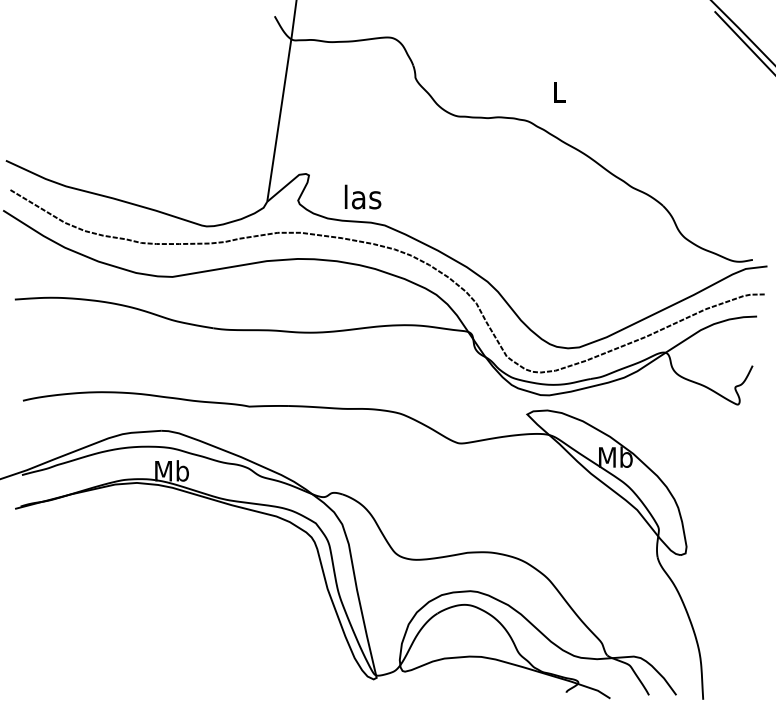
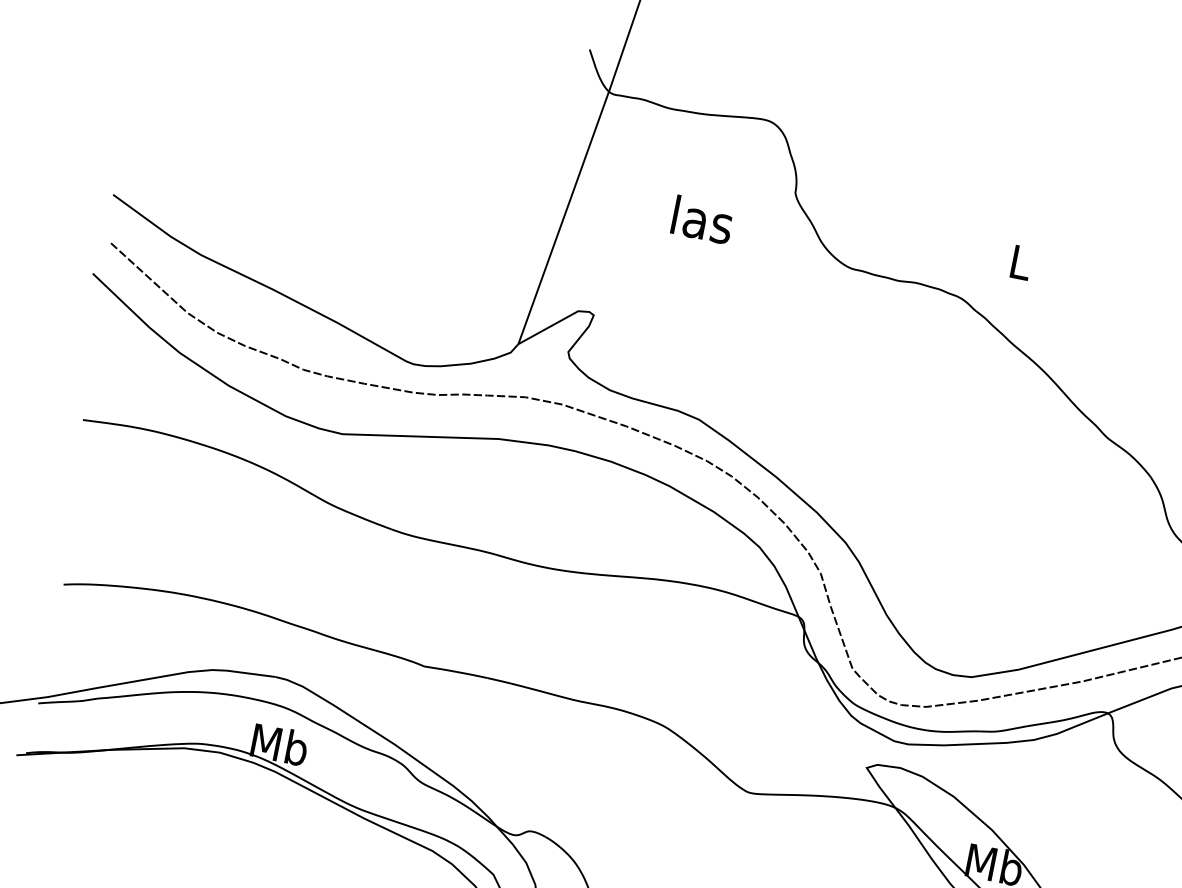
text: (362, 196) -> (702, 218), moved

